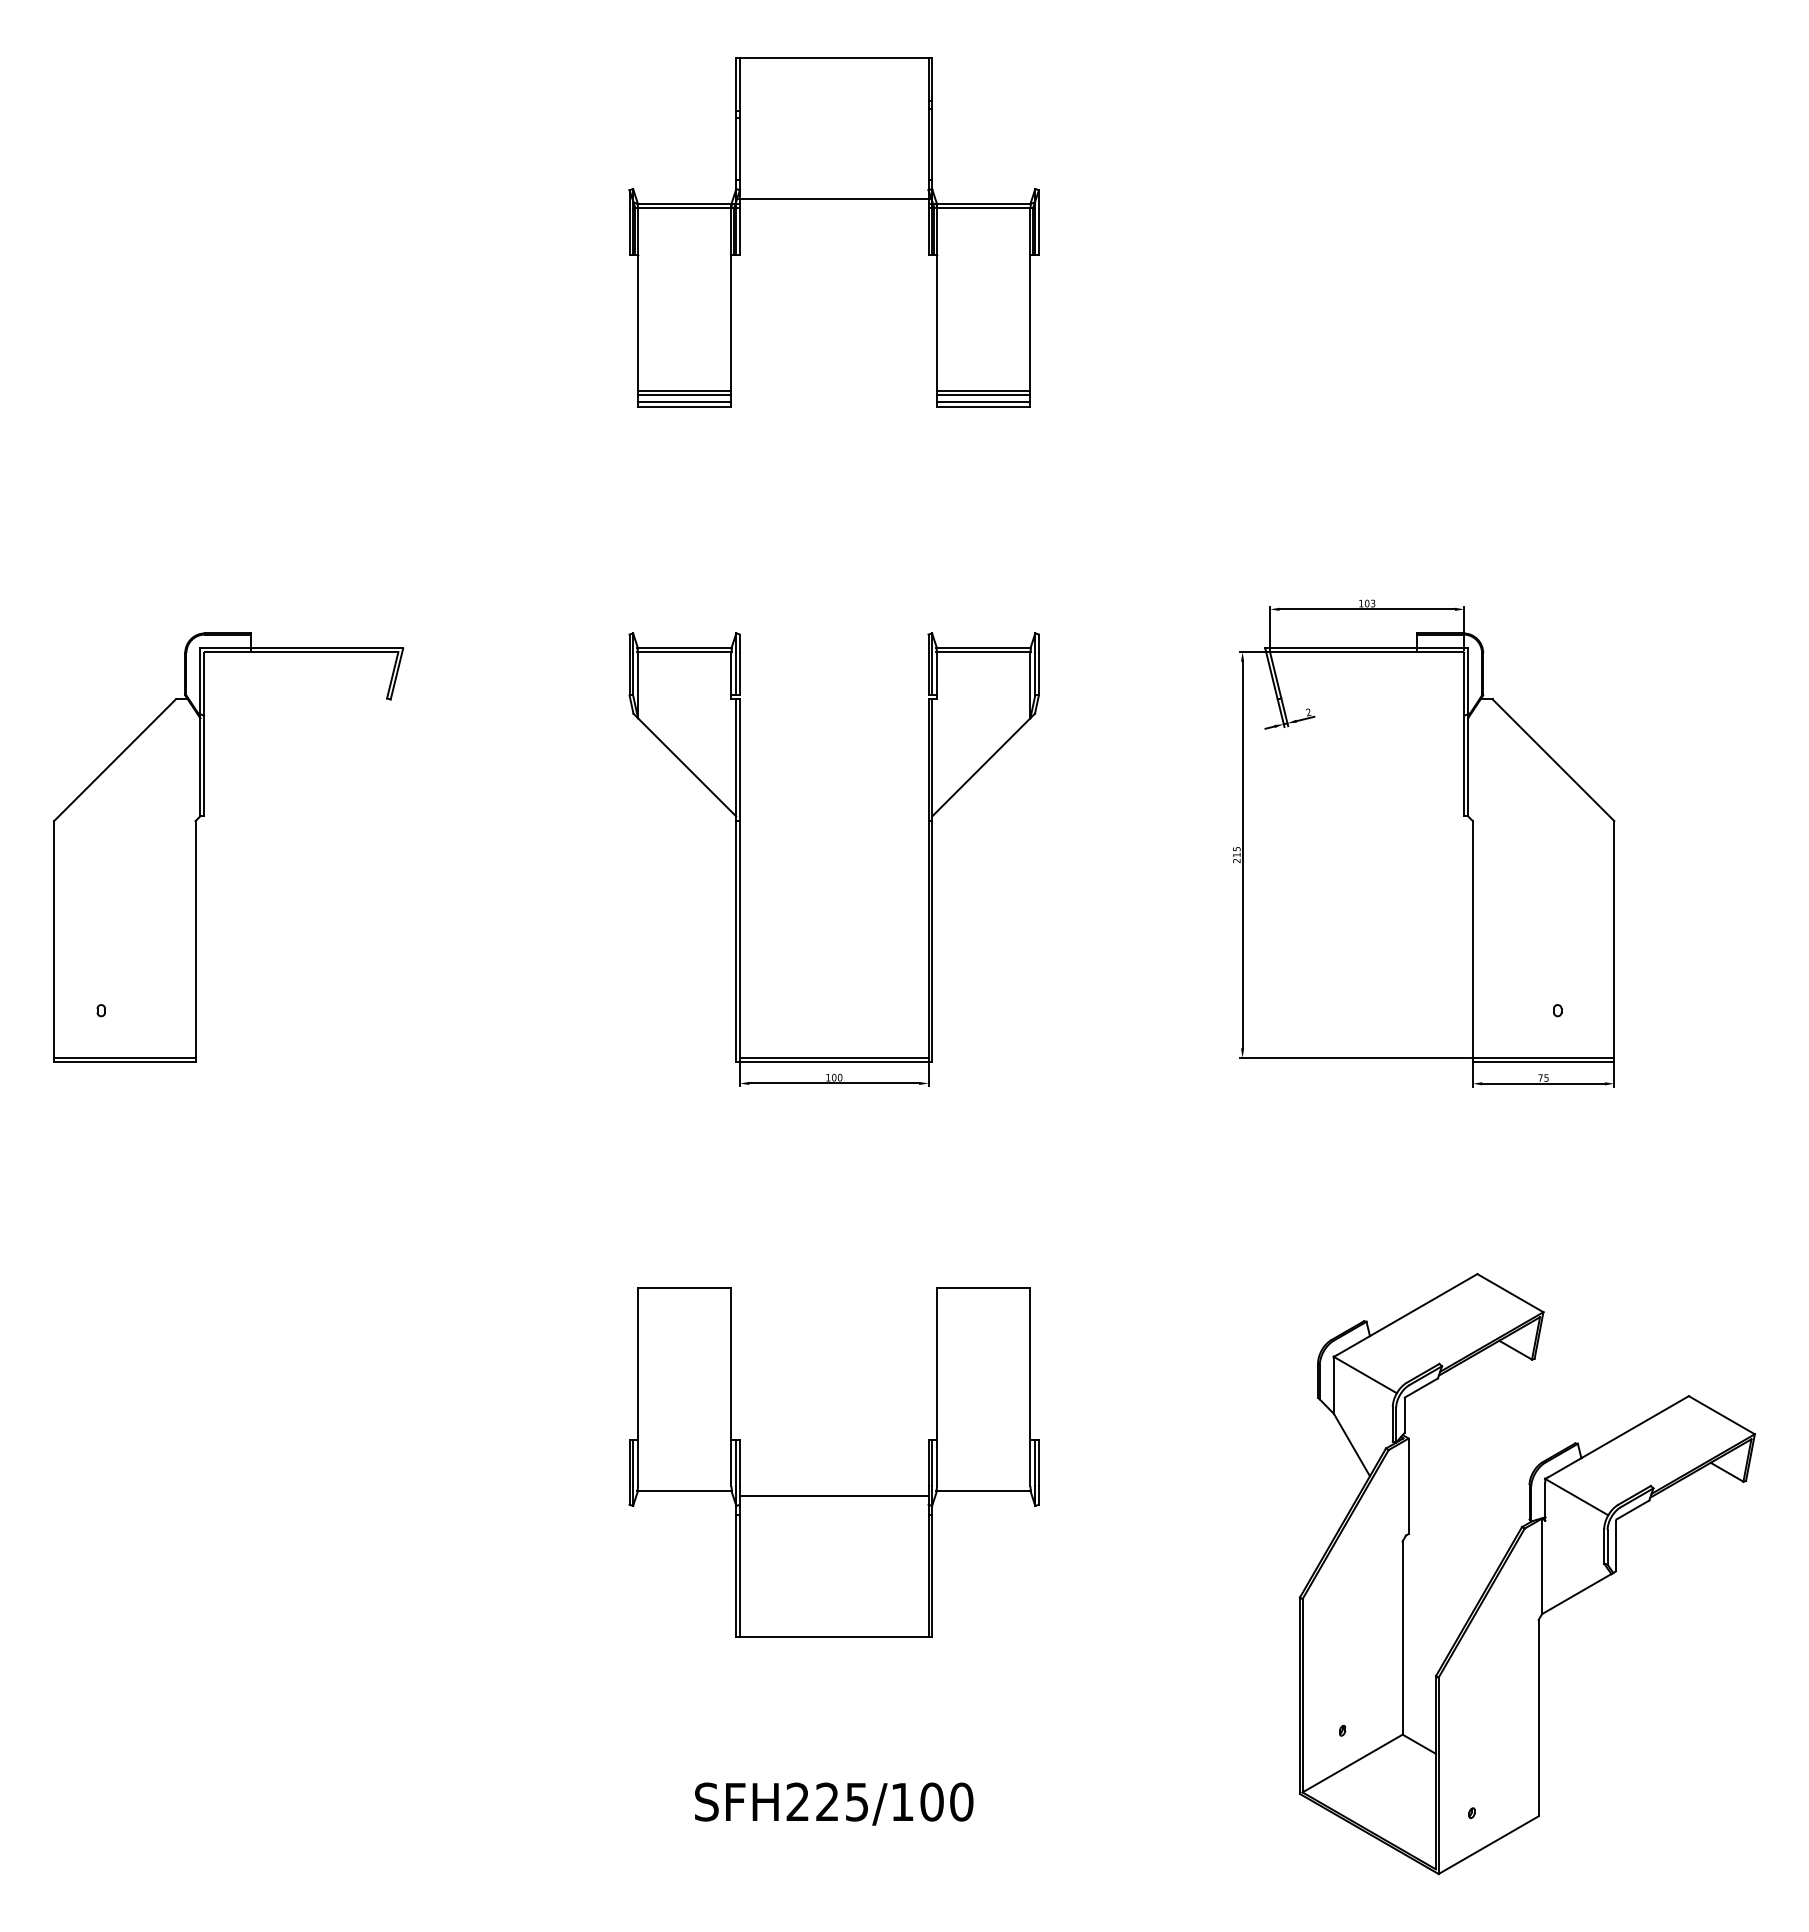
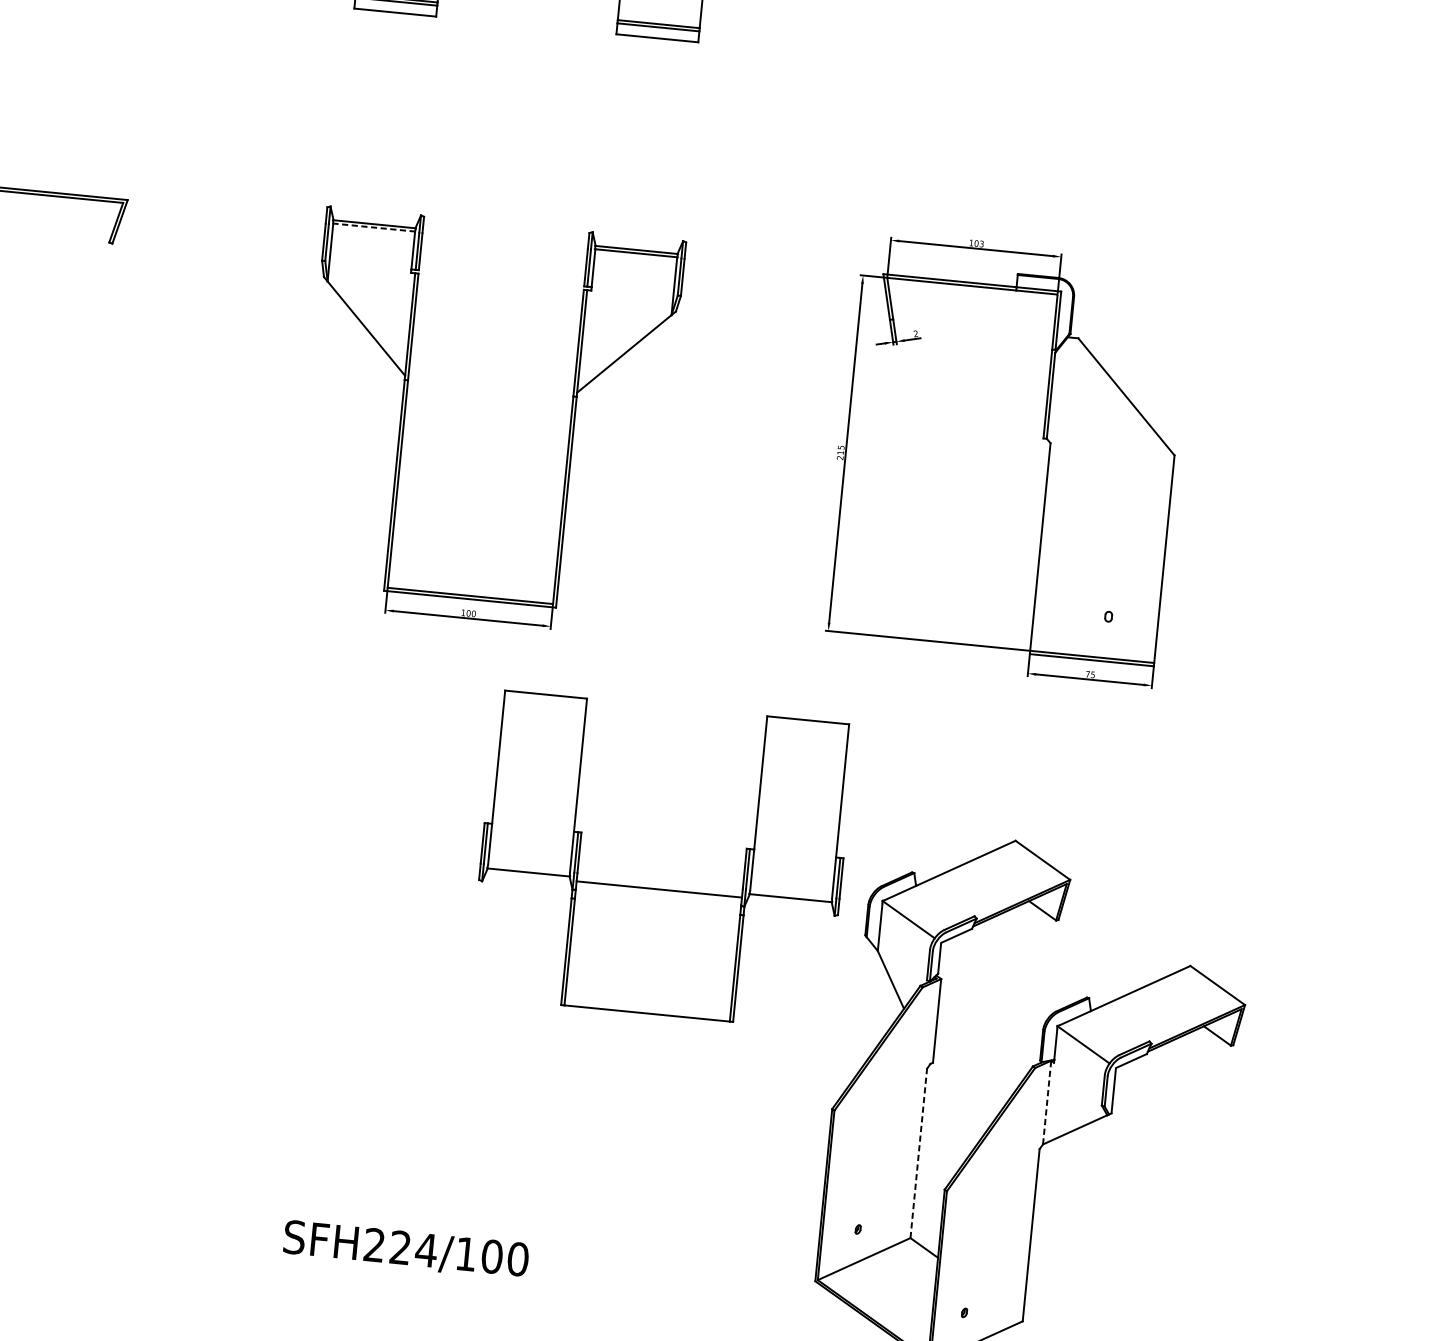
line: (684, 402) -> (395, 8), removed
line: (983, 402) -> (657, 34), removed
line: (684, 652) -> (373, 227), solid -> dashed
part: (833, 1495) -> (658, 889), moved
line: (1542, 1566) -> (1047, 1102), solid -> dashed
line: (1402, 1638) -> (918, 1153), solid -> dashed
text: (856, 1802) -> (425, 1250), SFH225/100 -> SFH224/100

